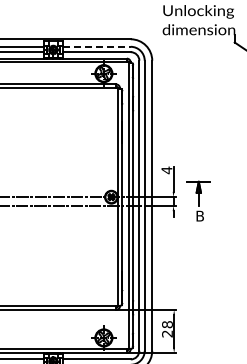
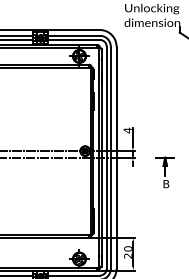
line: (96, 46) -> (73, 35), dashed -> solid
part: (198, 200) -> (165, 172), moved
text: (167, 324) -> (128, 248), 28 -> 20

